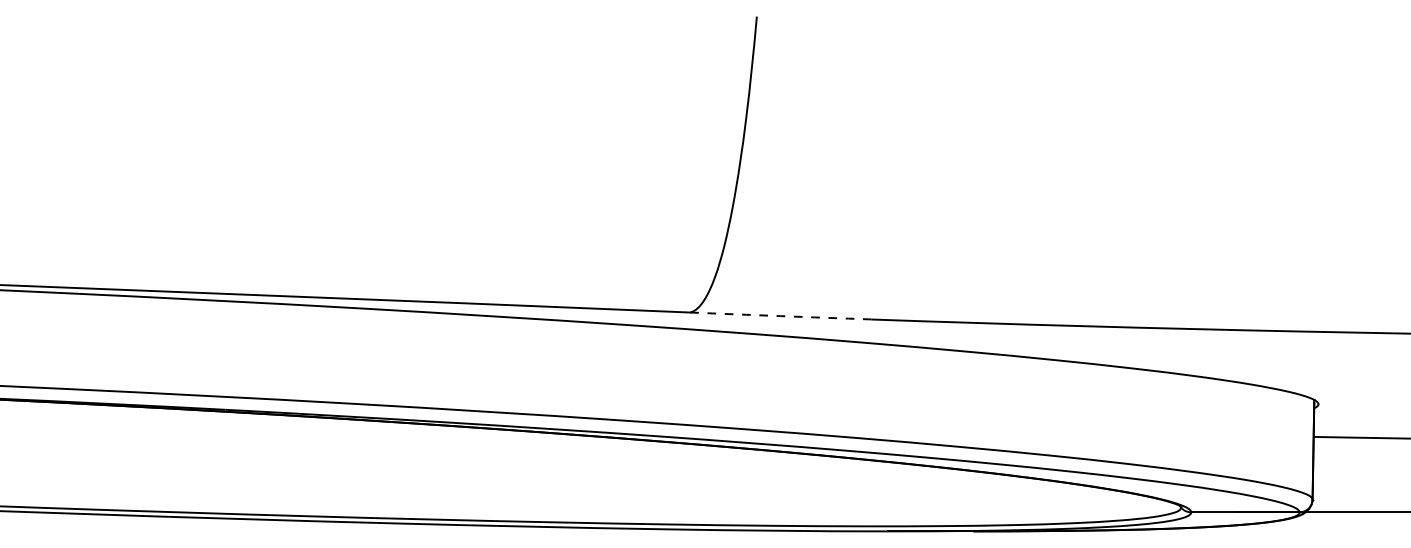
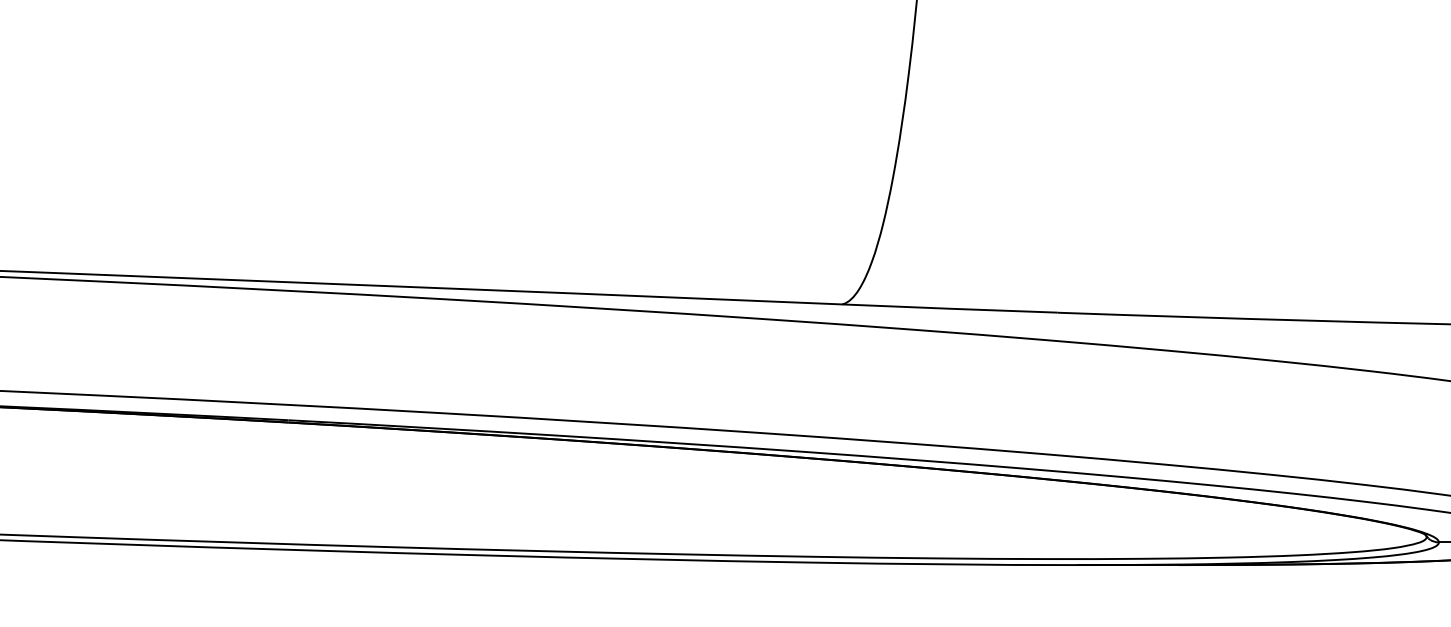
arc: (780, 316) -> (949, 309), dashed -> solid

